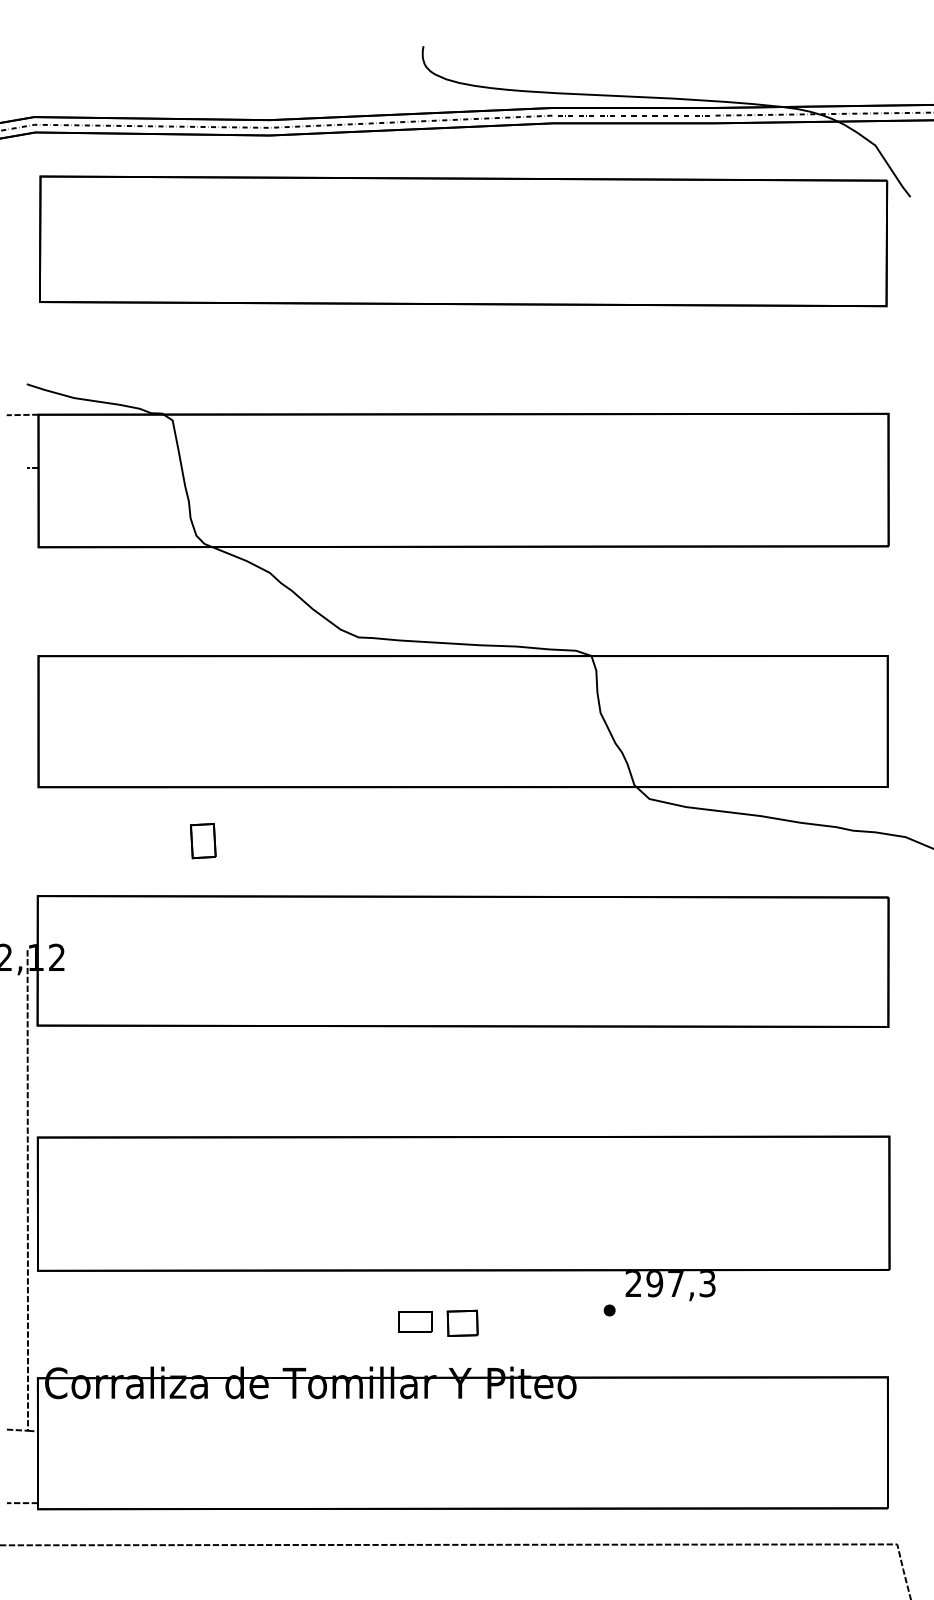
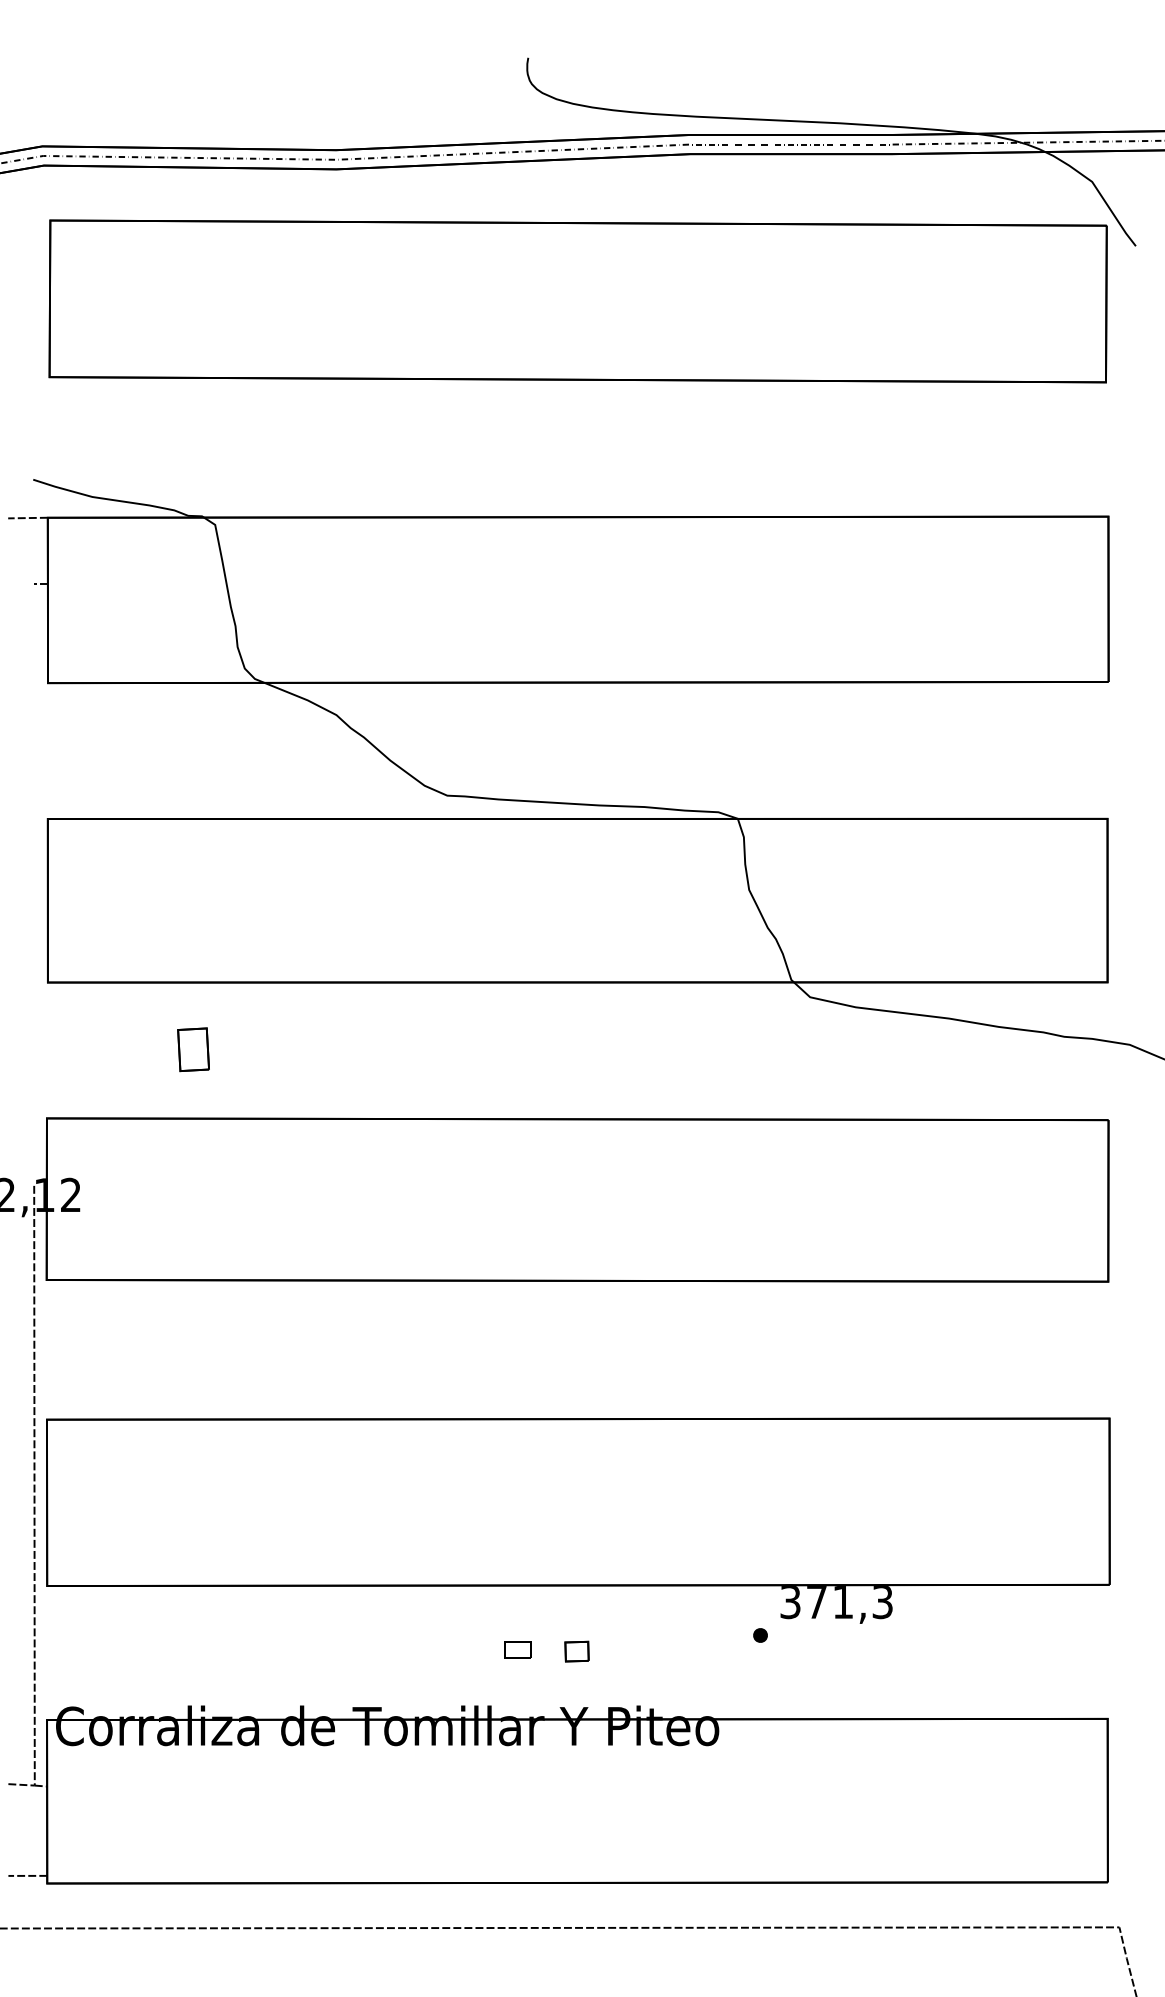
part: (203, 841) -> (193, 1050), moved
text: (654, 1284) -> (816, 1603), 297,3 -> 371,3
part: (415, 1321) -> (518, 1649), size x0.62
part: (462, 1323) -> (576, 1651), size x0.62

